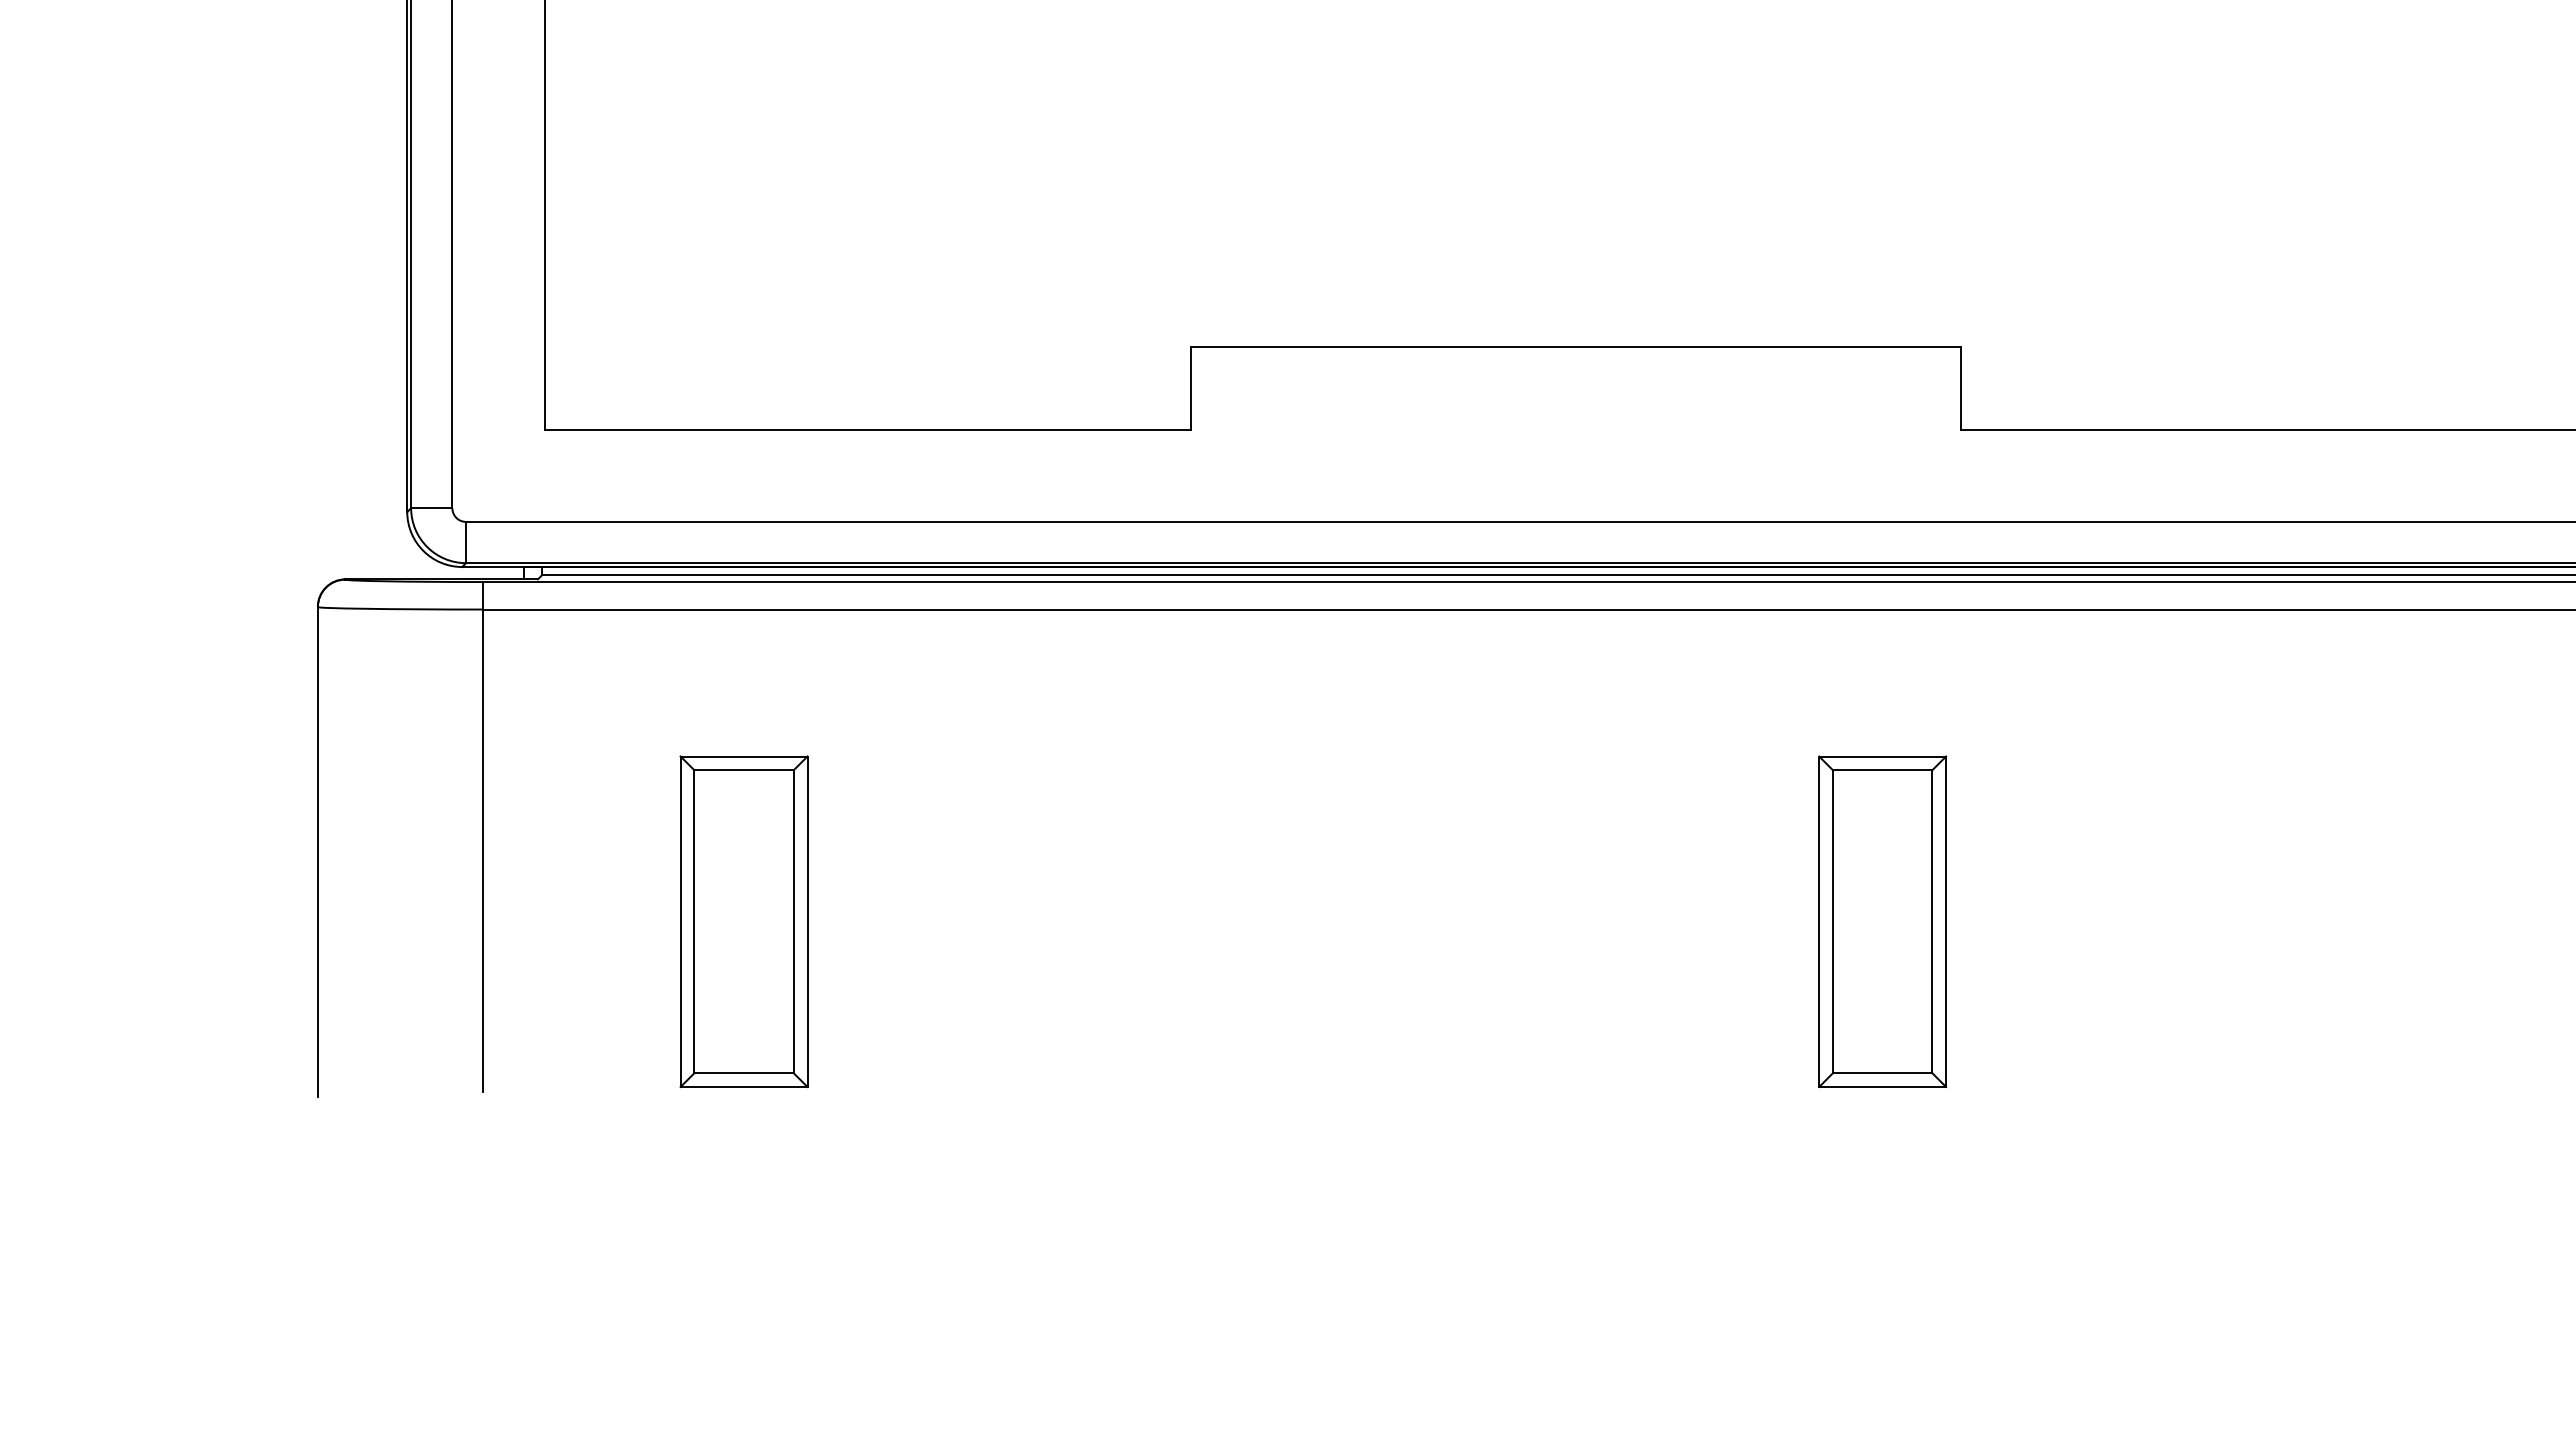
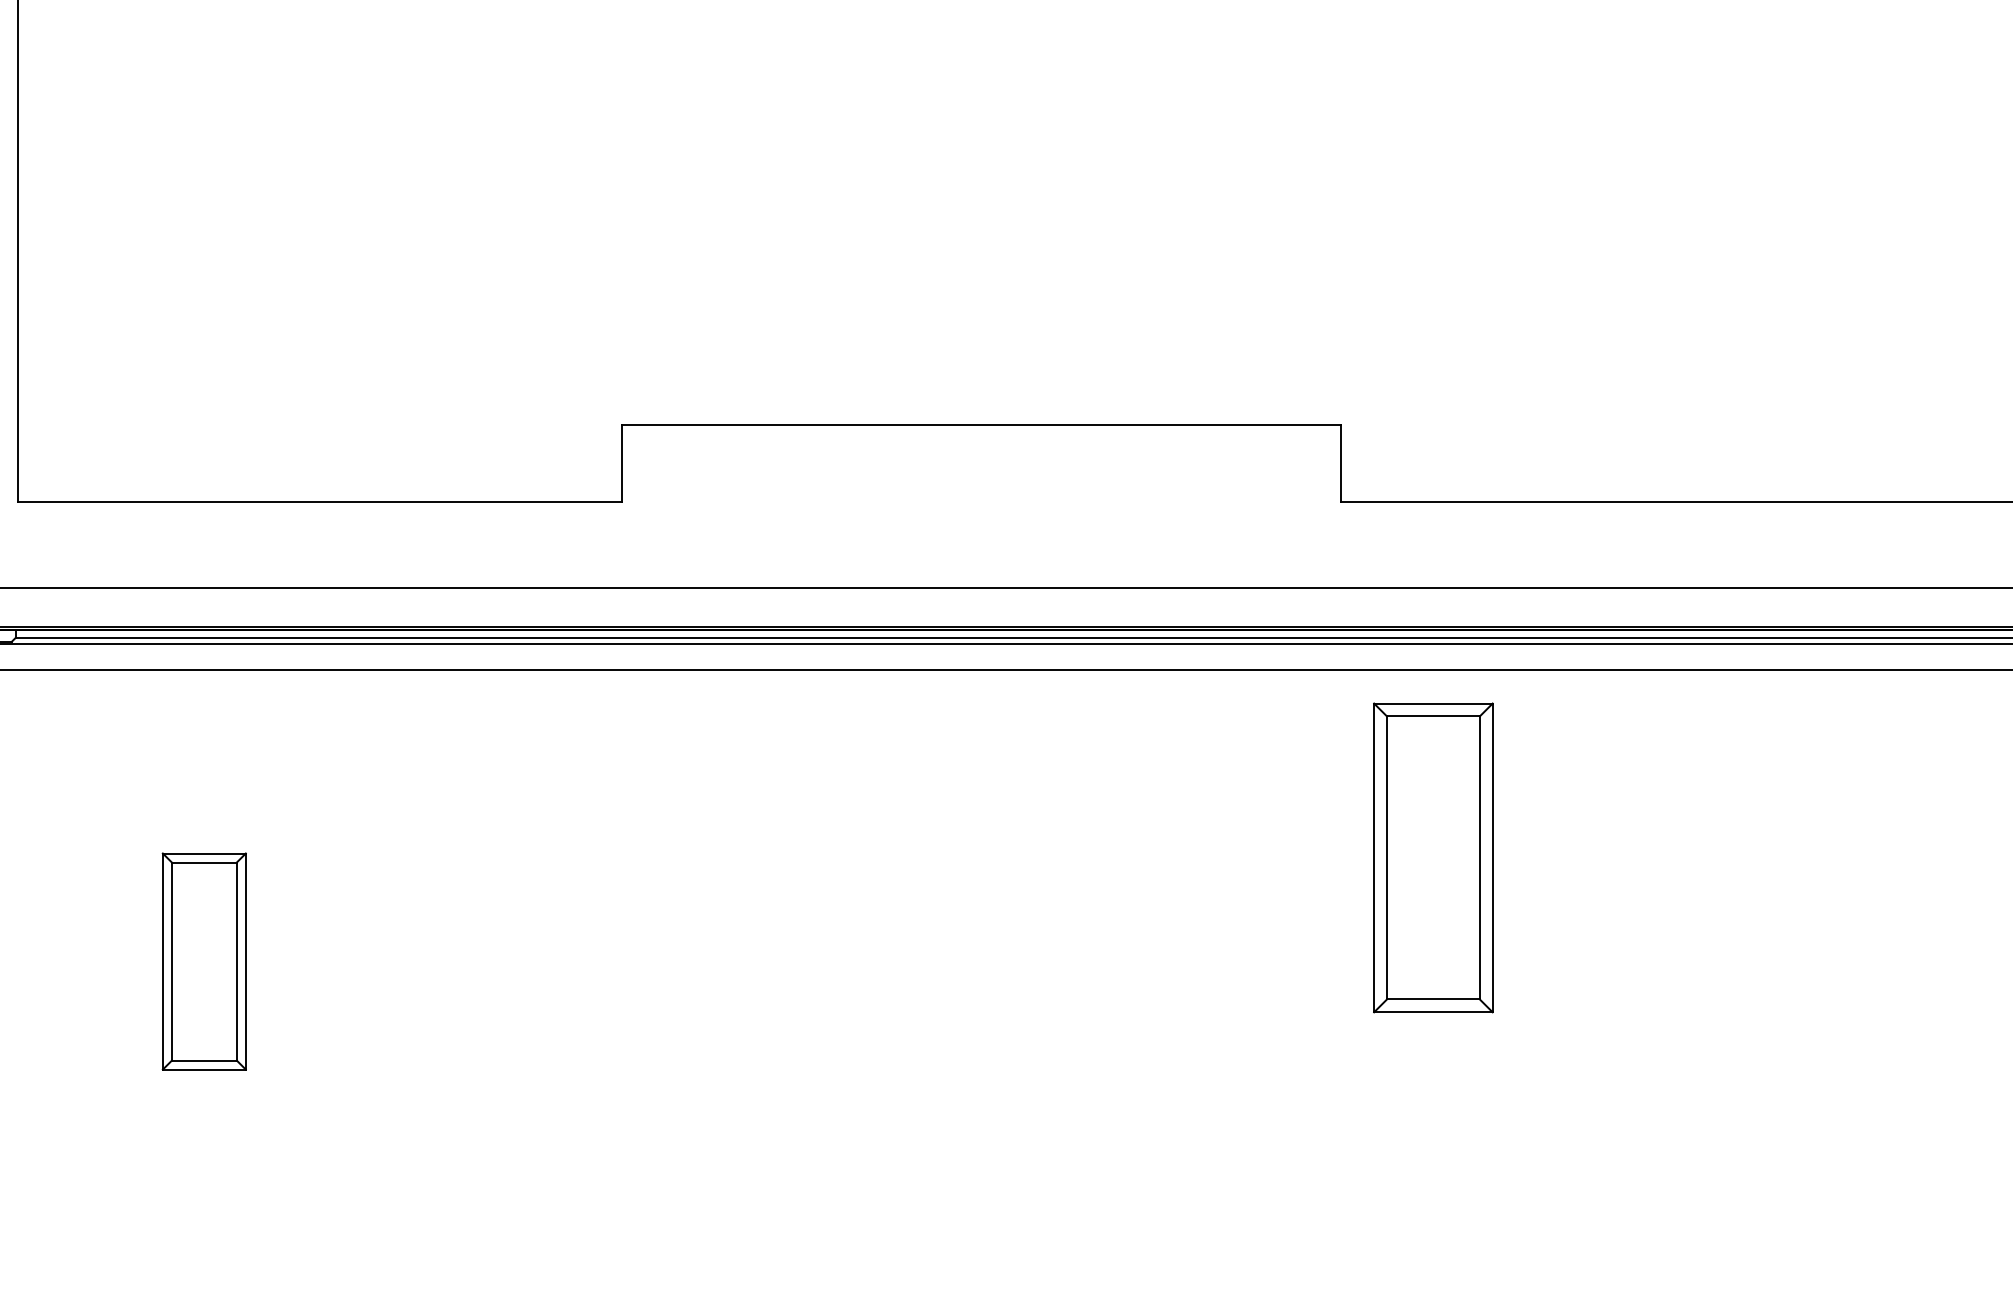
part: (743, 921) -> (203, 961), size x0.7
part: (1882, 921) -> (1433, 857), moved

